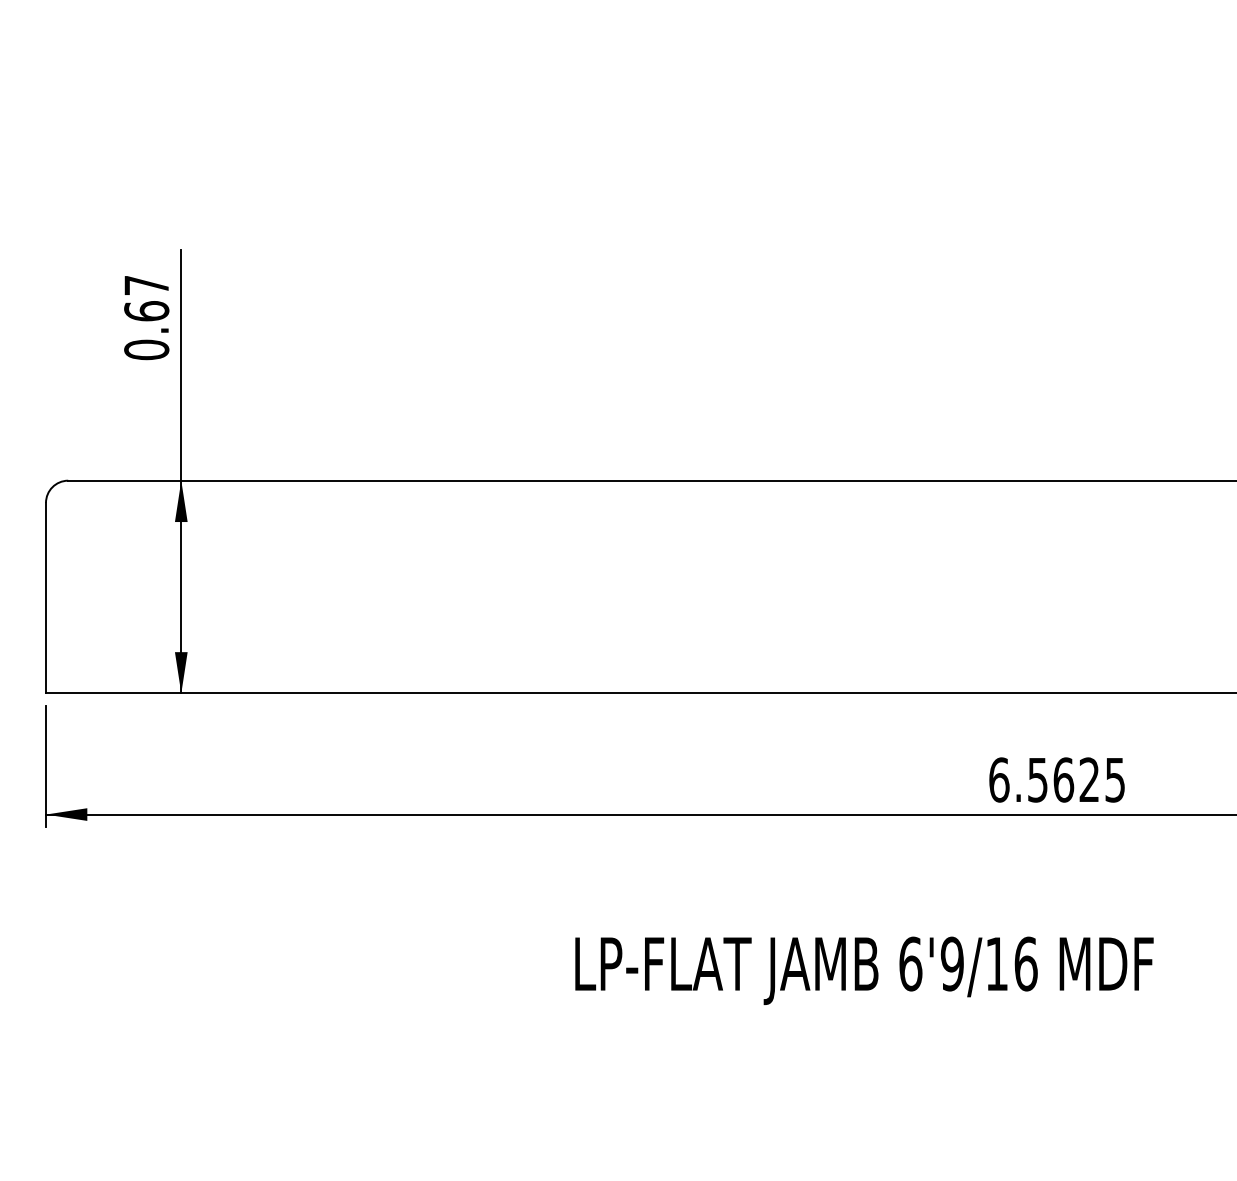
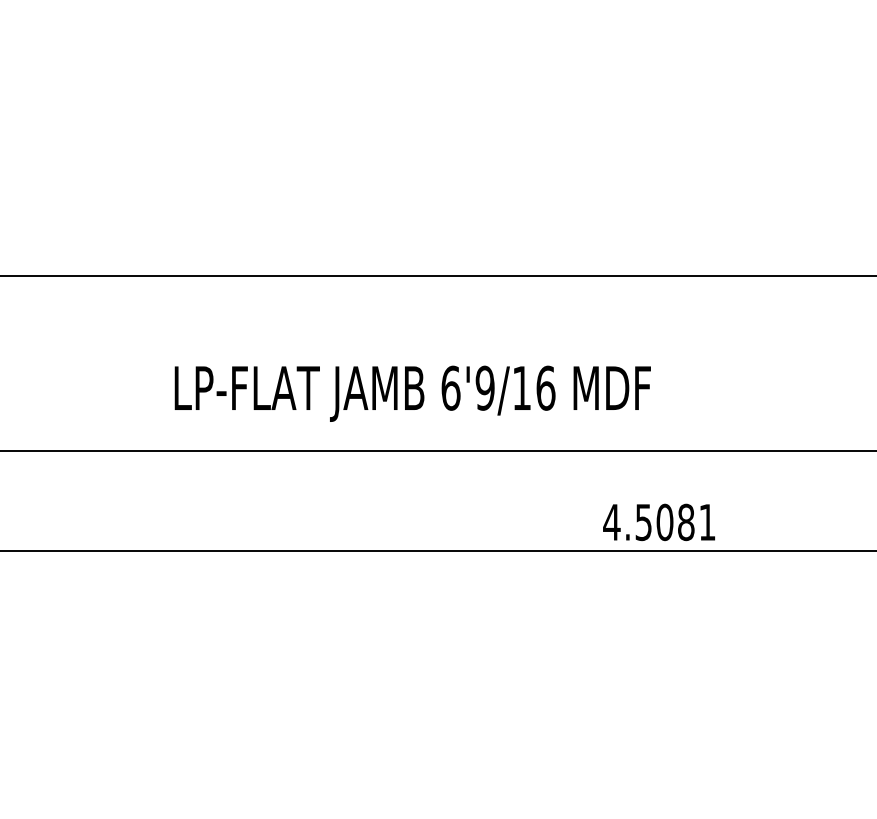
text: (1056, 779) -> (659, 521), 6.5625 -> 4.5081
text: (864, 970) -> (412, 393), moved

